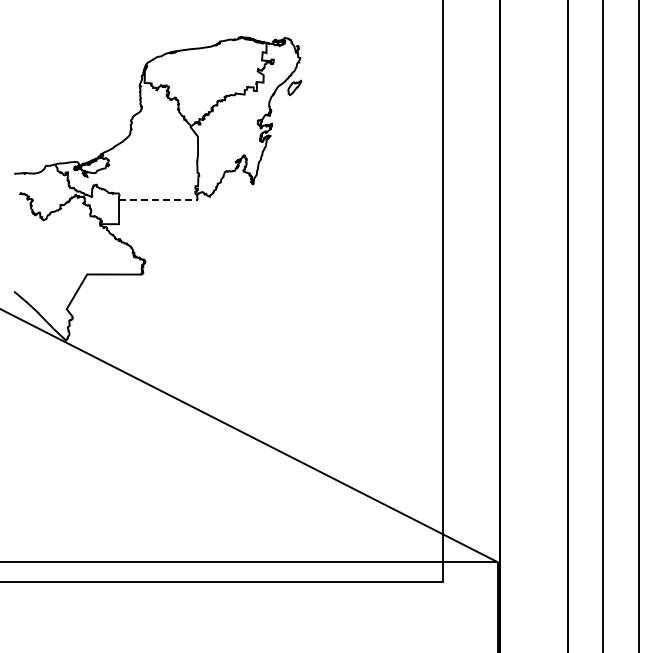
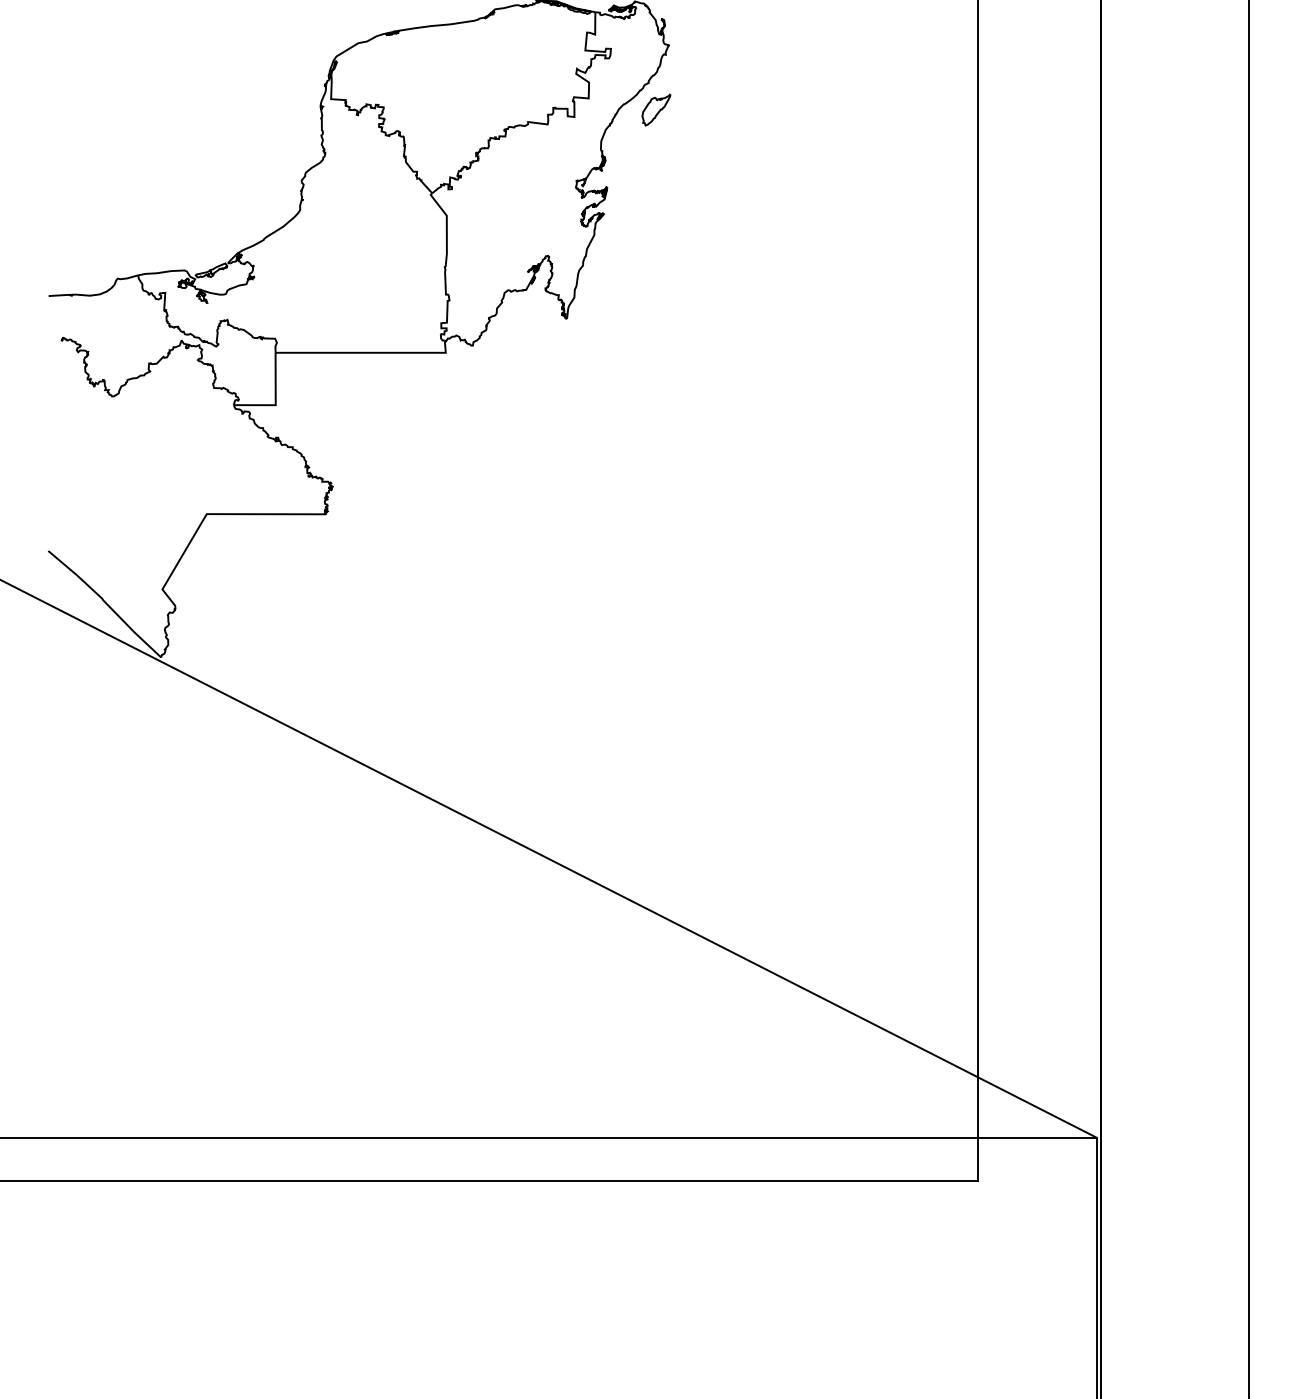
line: (161, 200) -> (367, 353), dashed -> solid

